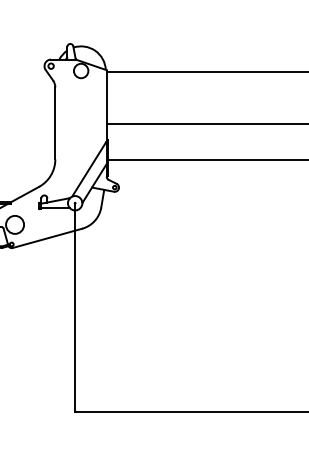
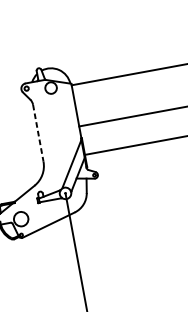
line: (55, 123) -> (38, 133), solid -> dashed

